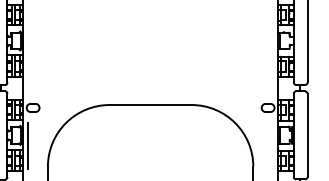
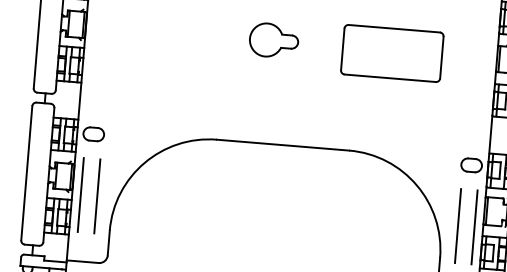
part: (139, 40) -> (273, 39), added
part: (213, 42) -> (392, 52), added
line: (38, 146) -> (97, 197), added
line: (262, 146) -> (457, 226), added
line: (273, 146) -> (475, 228), added

